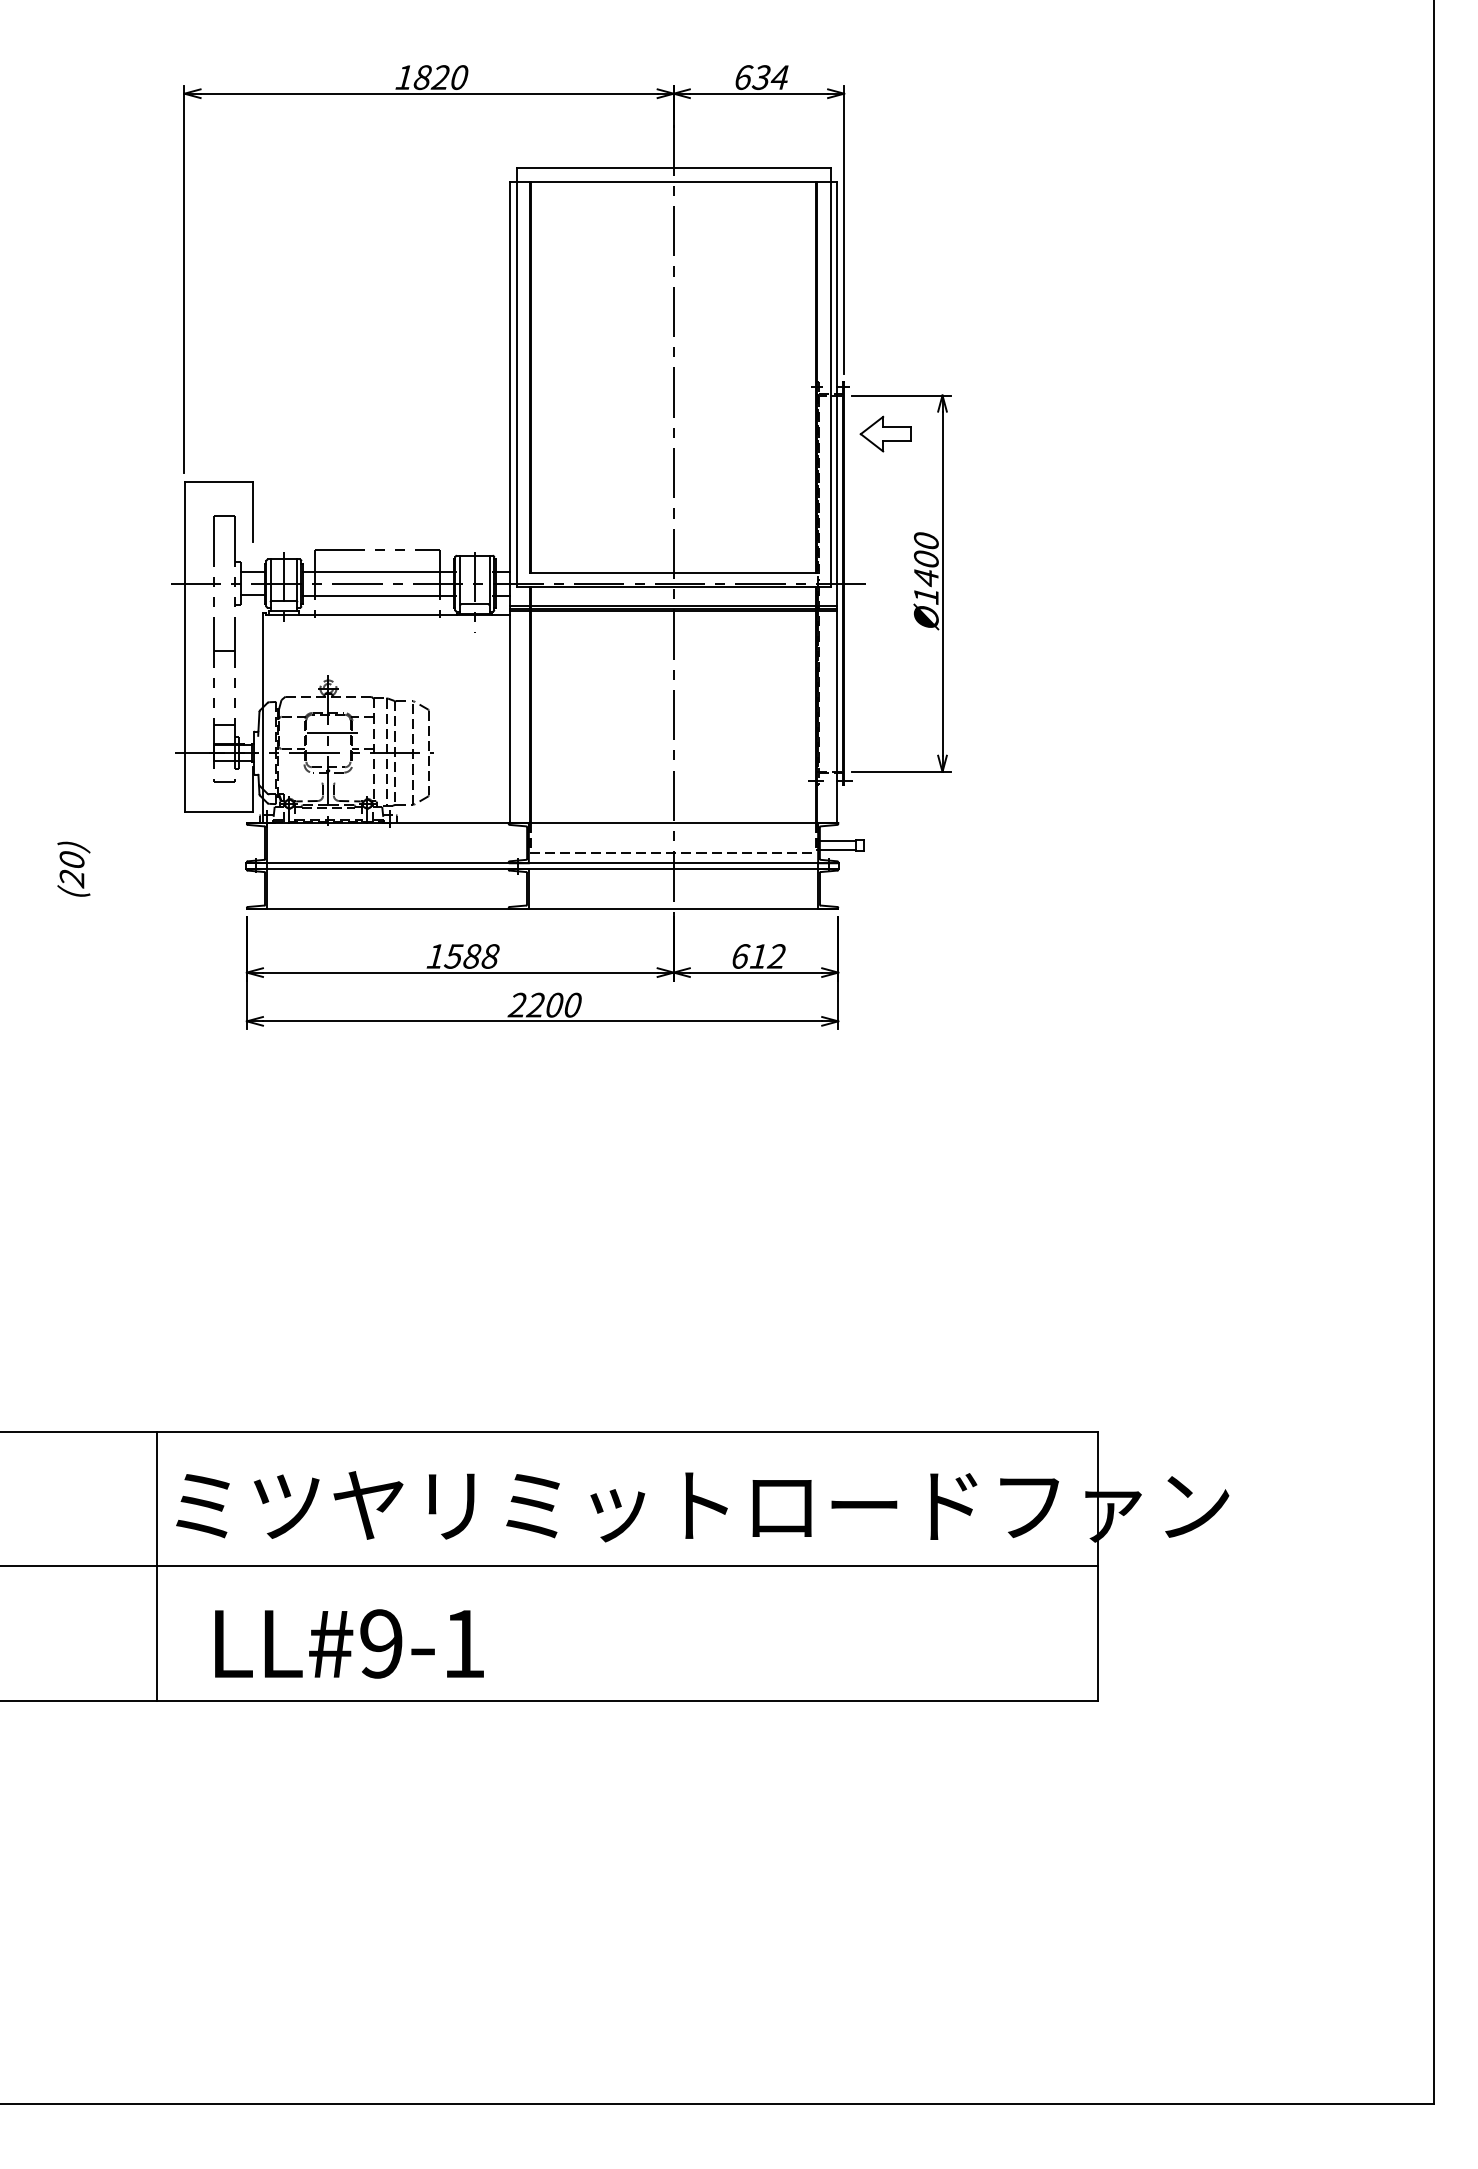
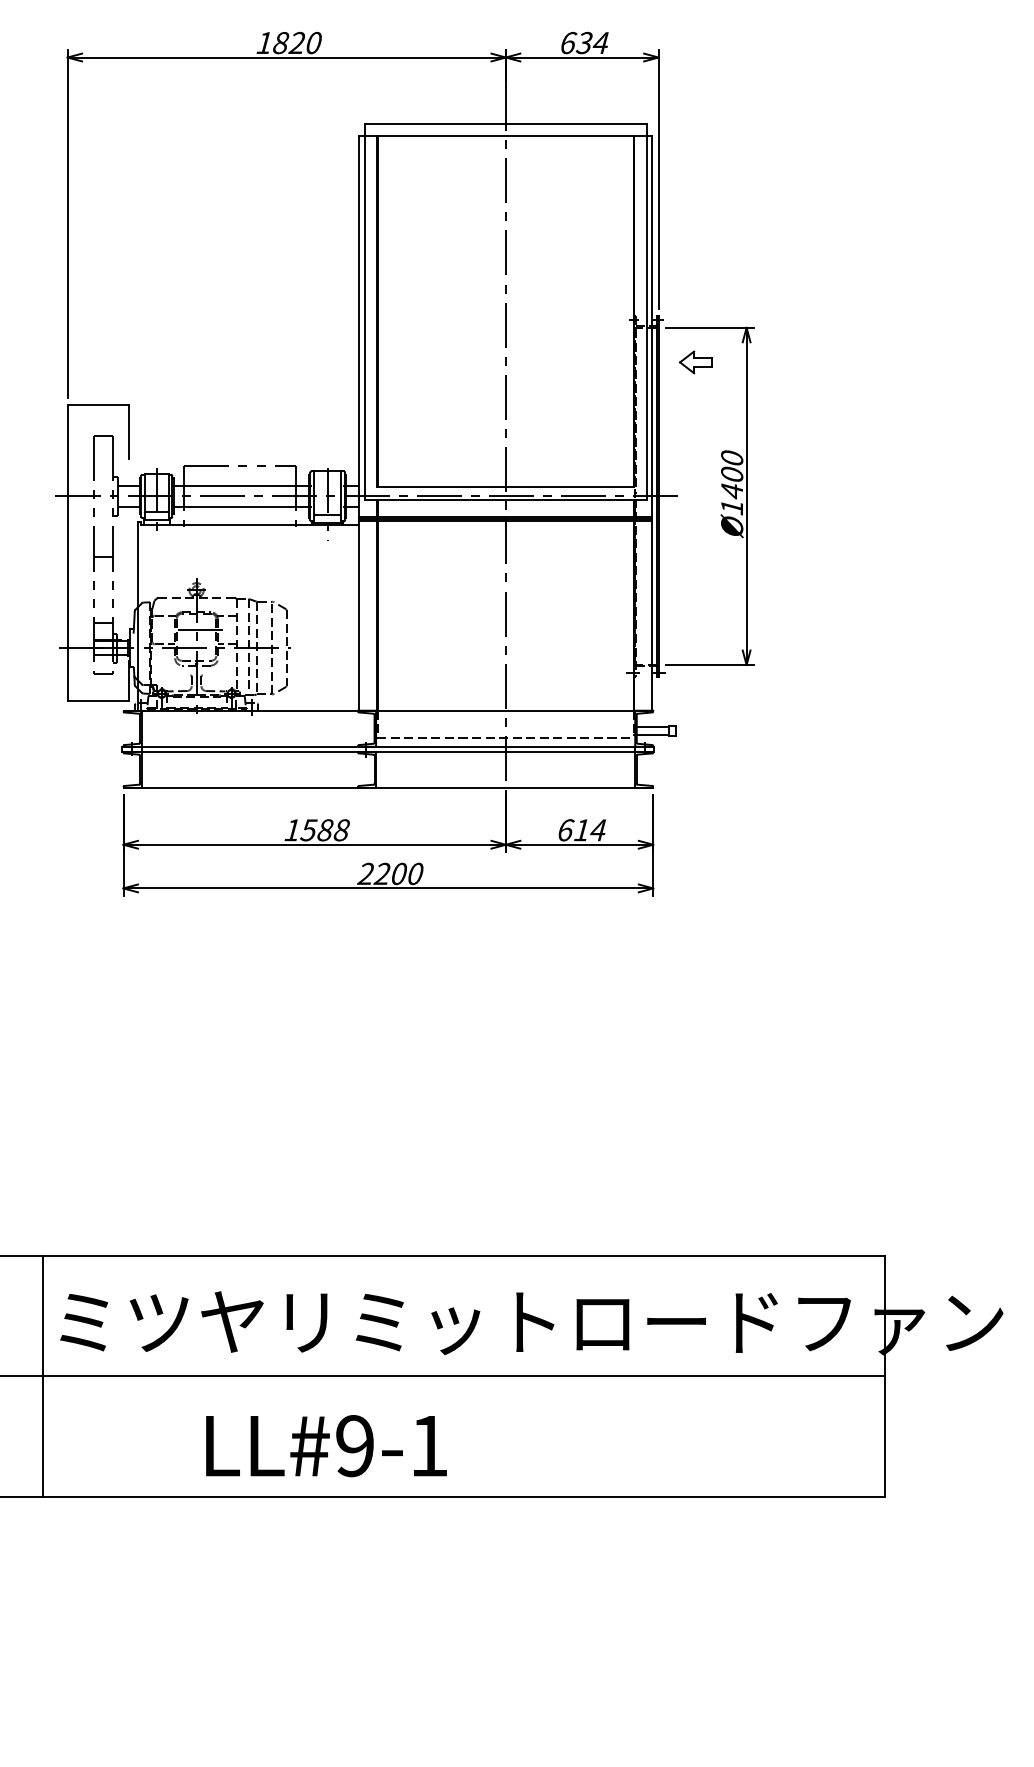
part: (885, 433) -> (695, 361), size x0.7
text: (775, 956) -> (597, 830), 612 -> 614
text: (349, 1643) -> (326, 1445), moved

